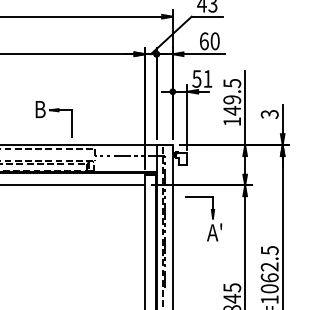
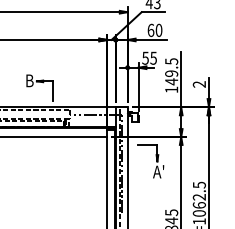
text: (207, 77) -> (153, 57), 51 -> 55
text: (269, 114) -> (199, 84), 3 -> 2

